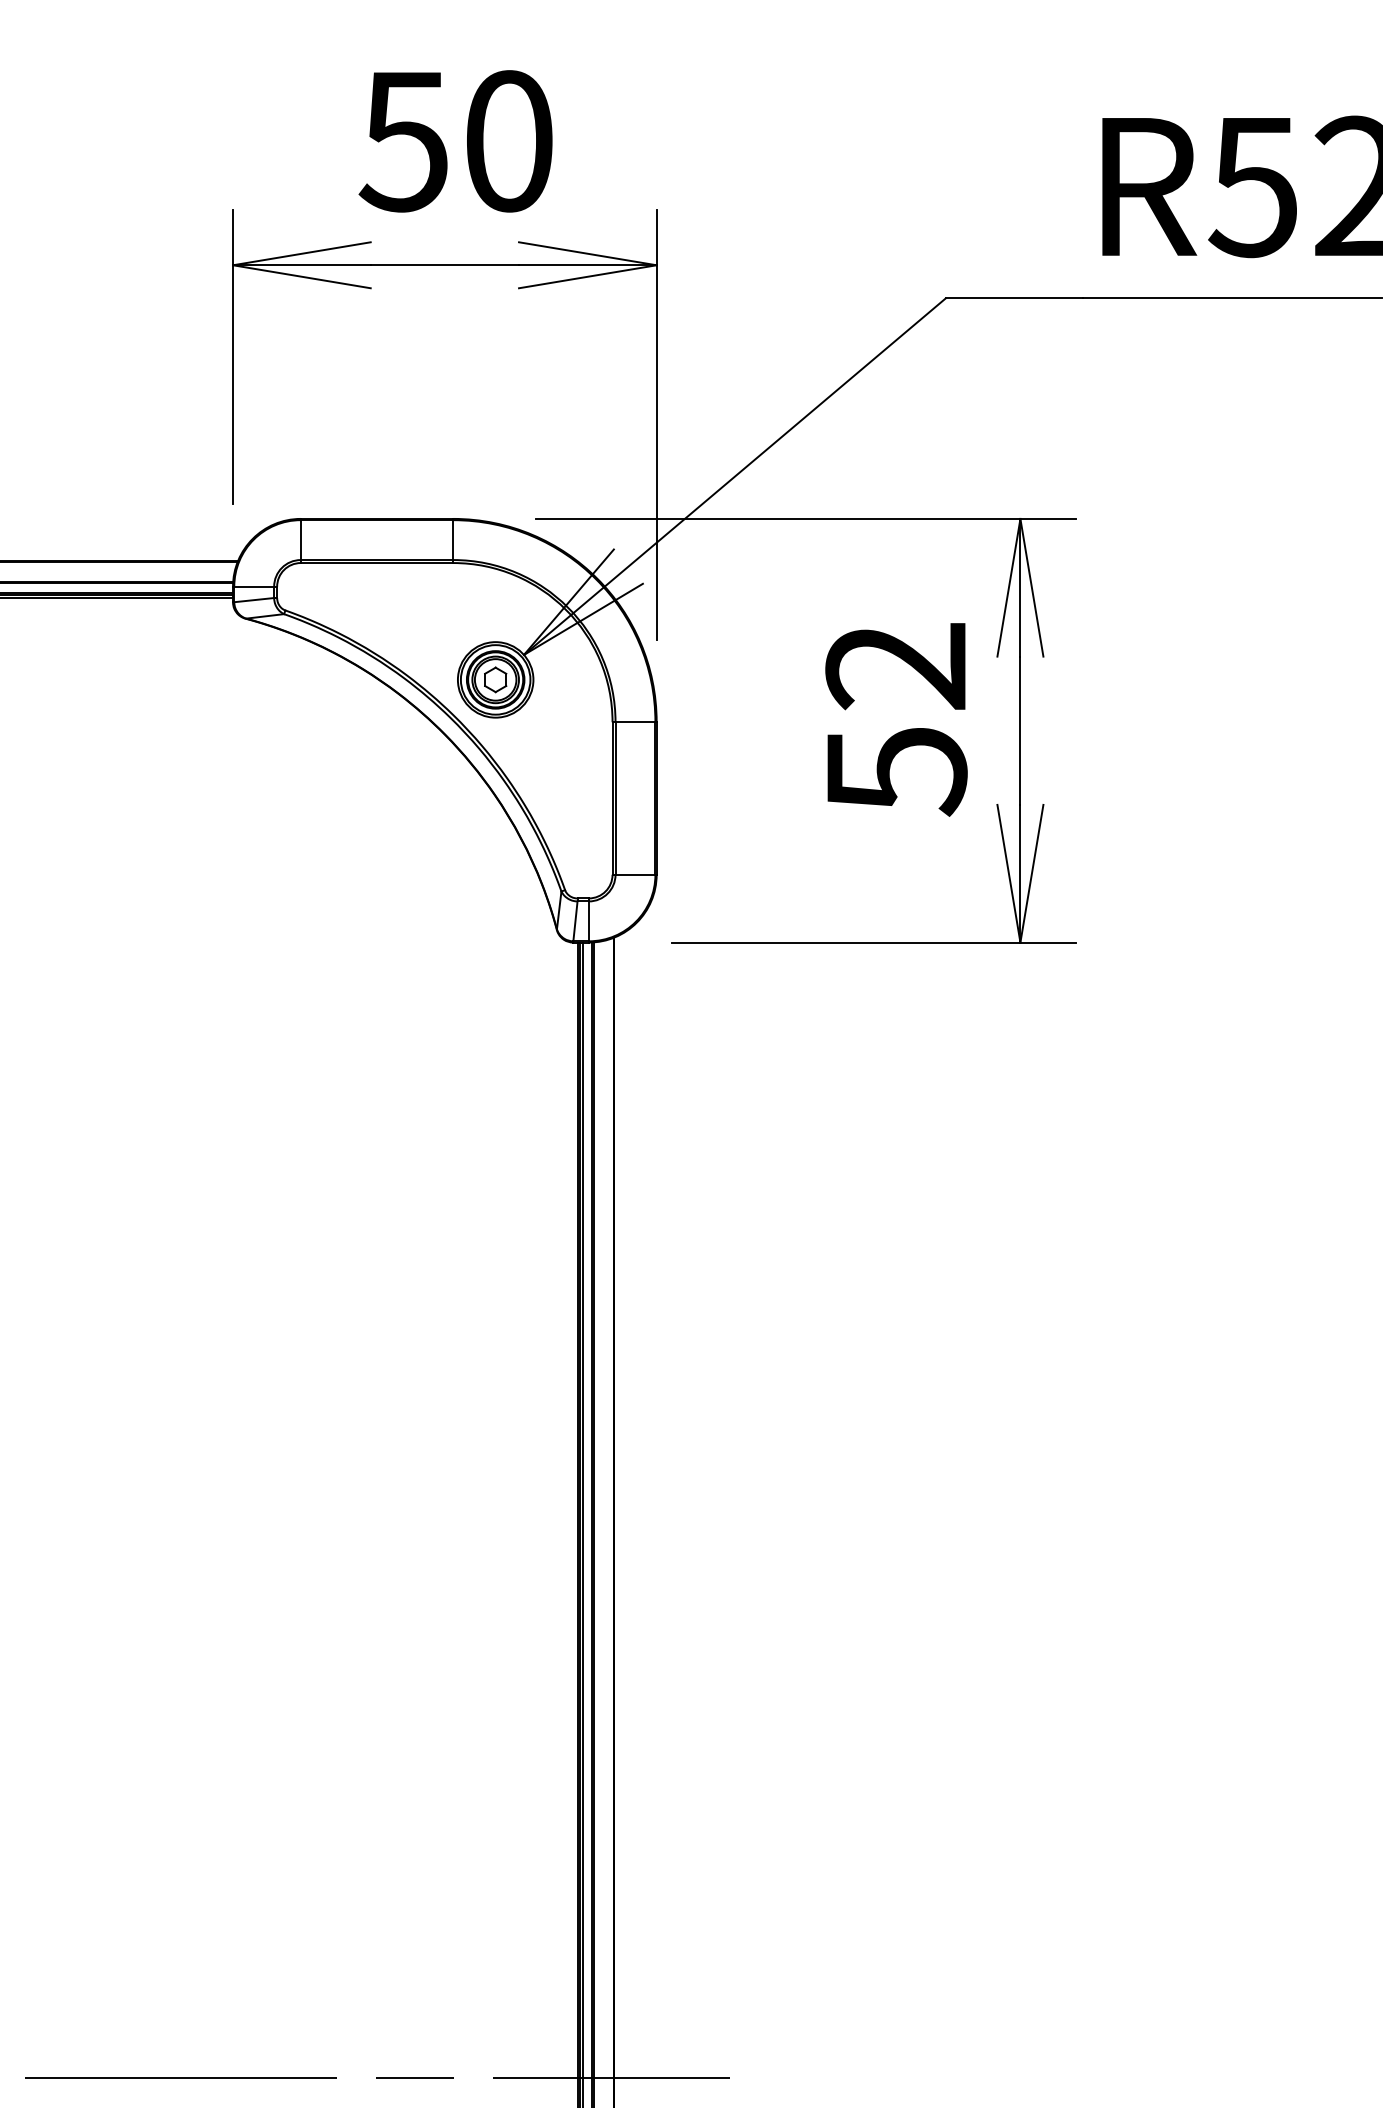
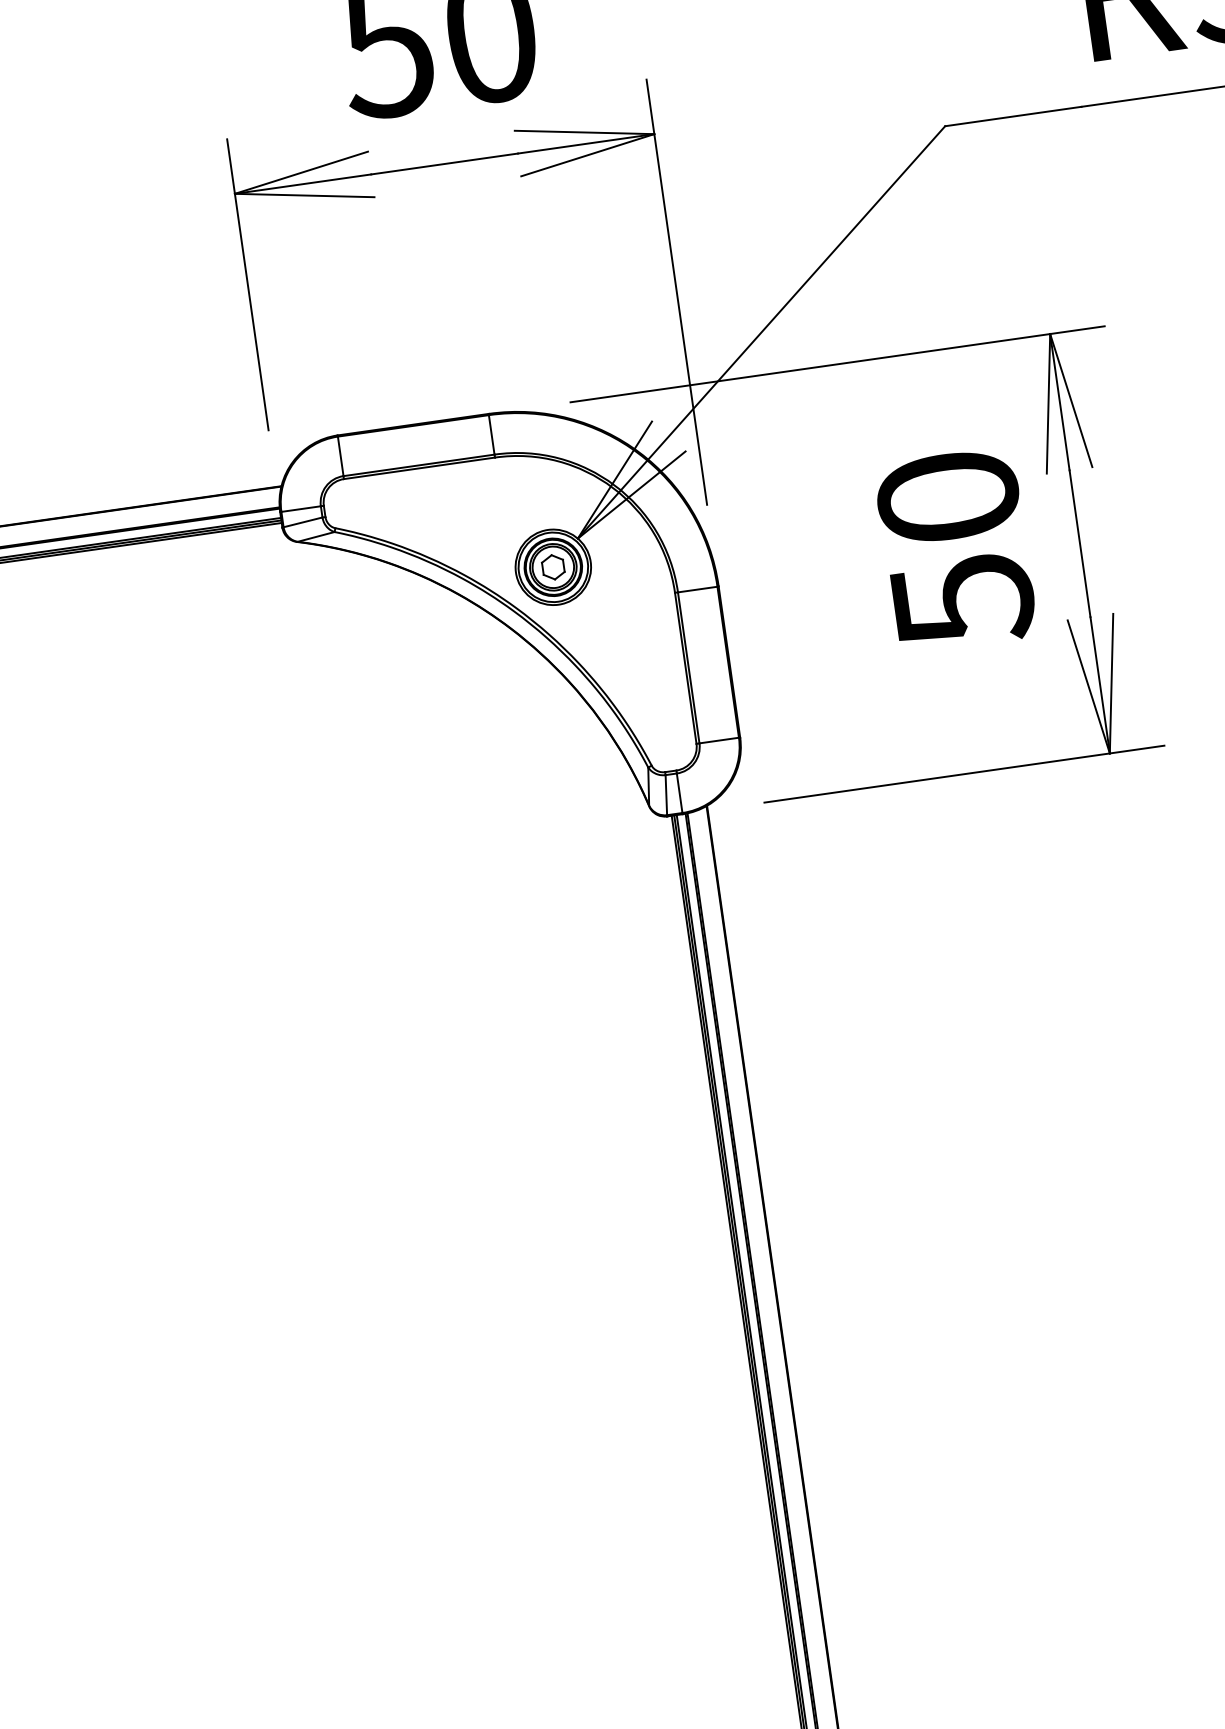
text: (896, 666) -> (948, 497), 52 -> 50

